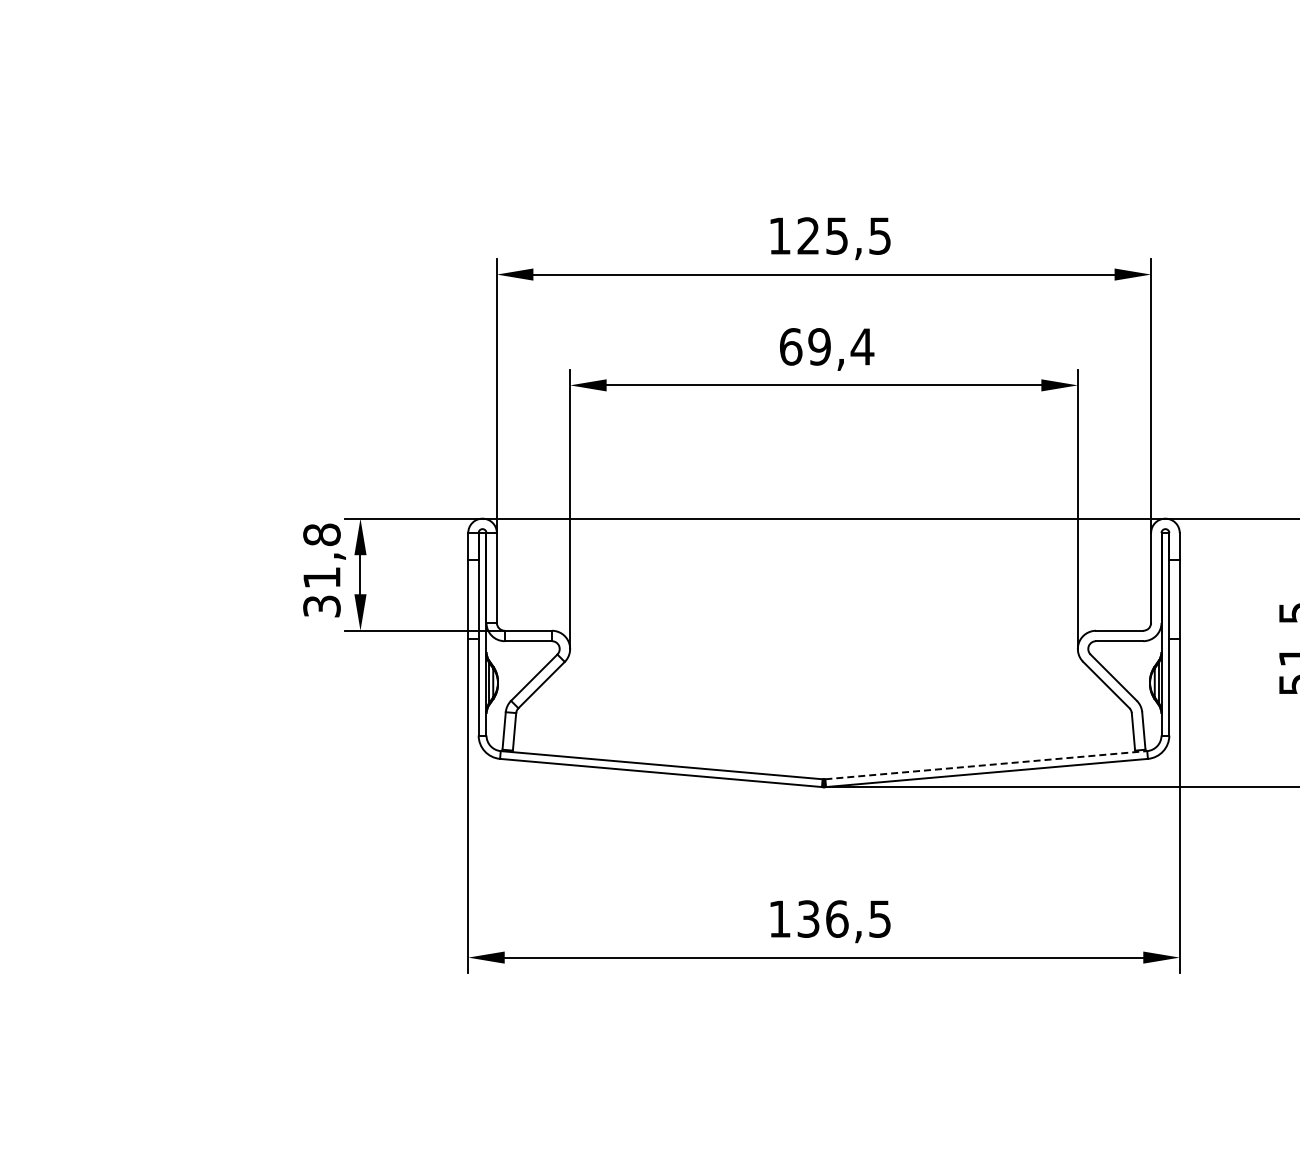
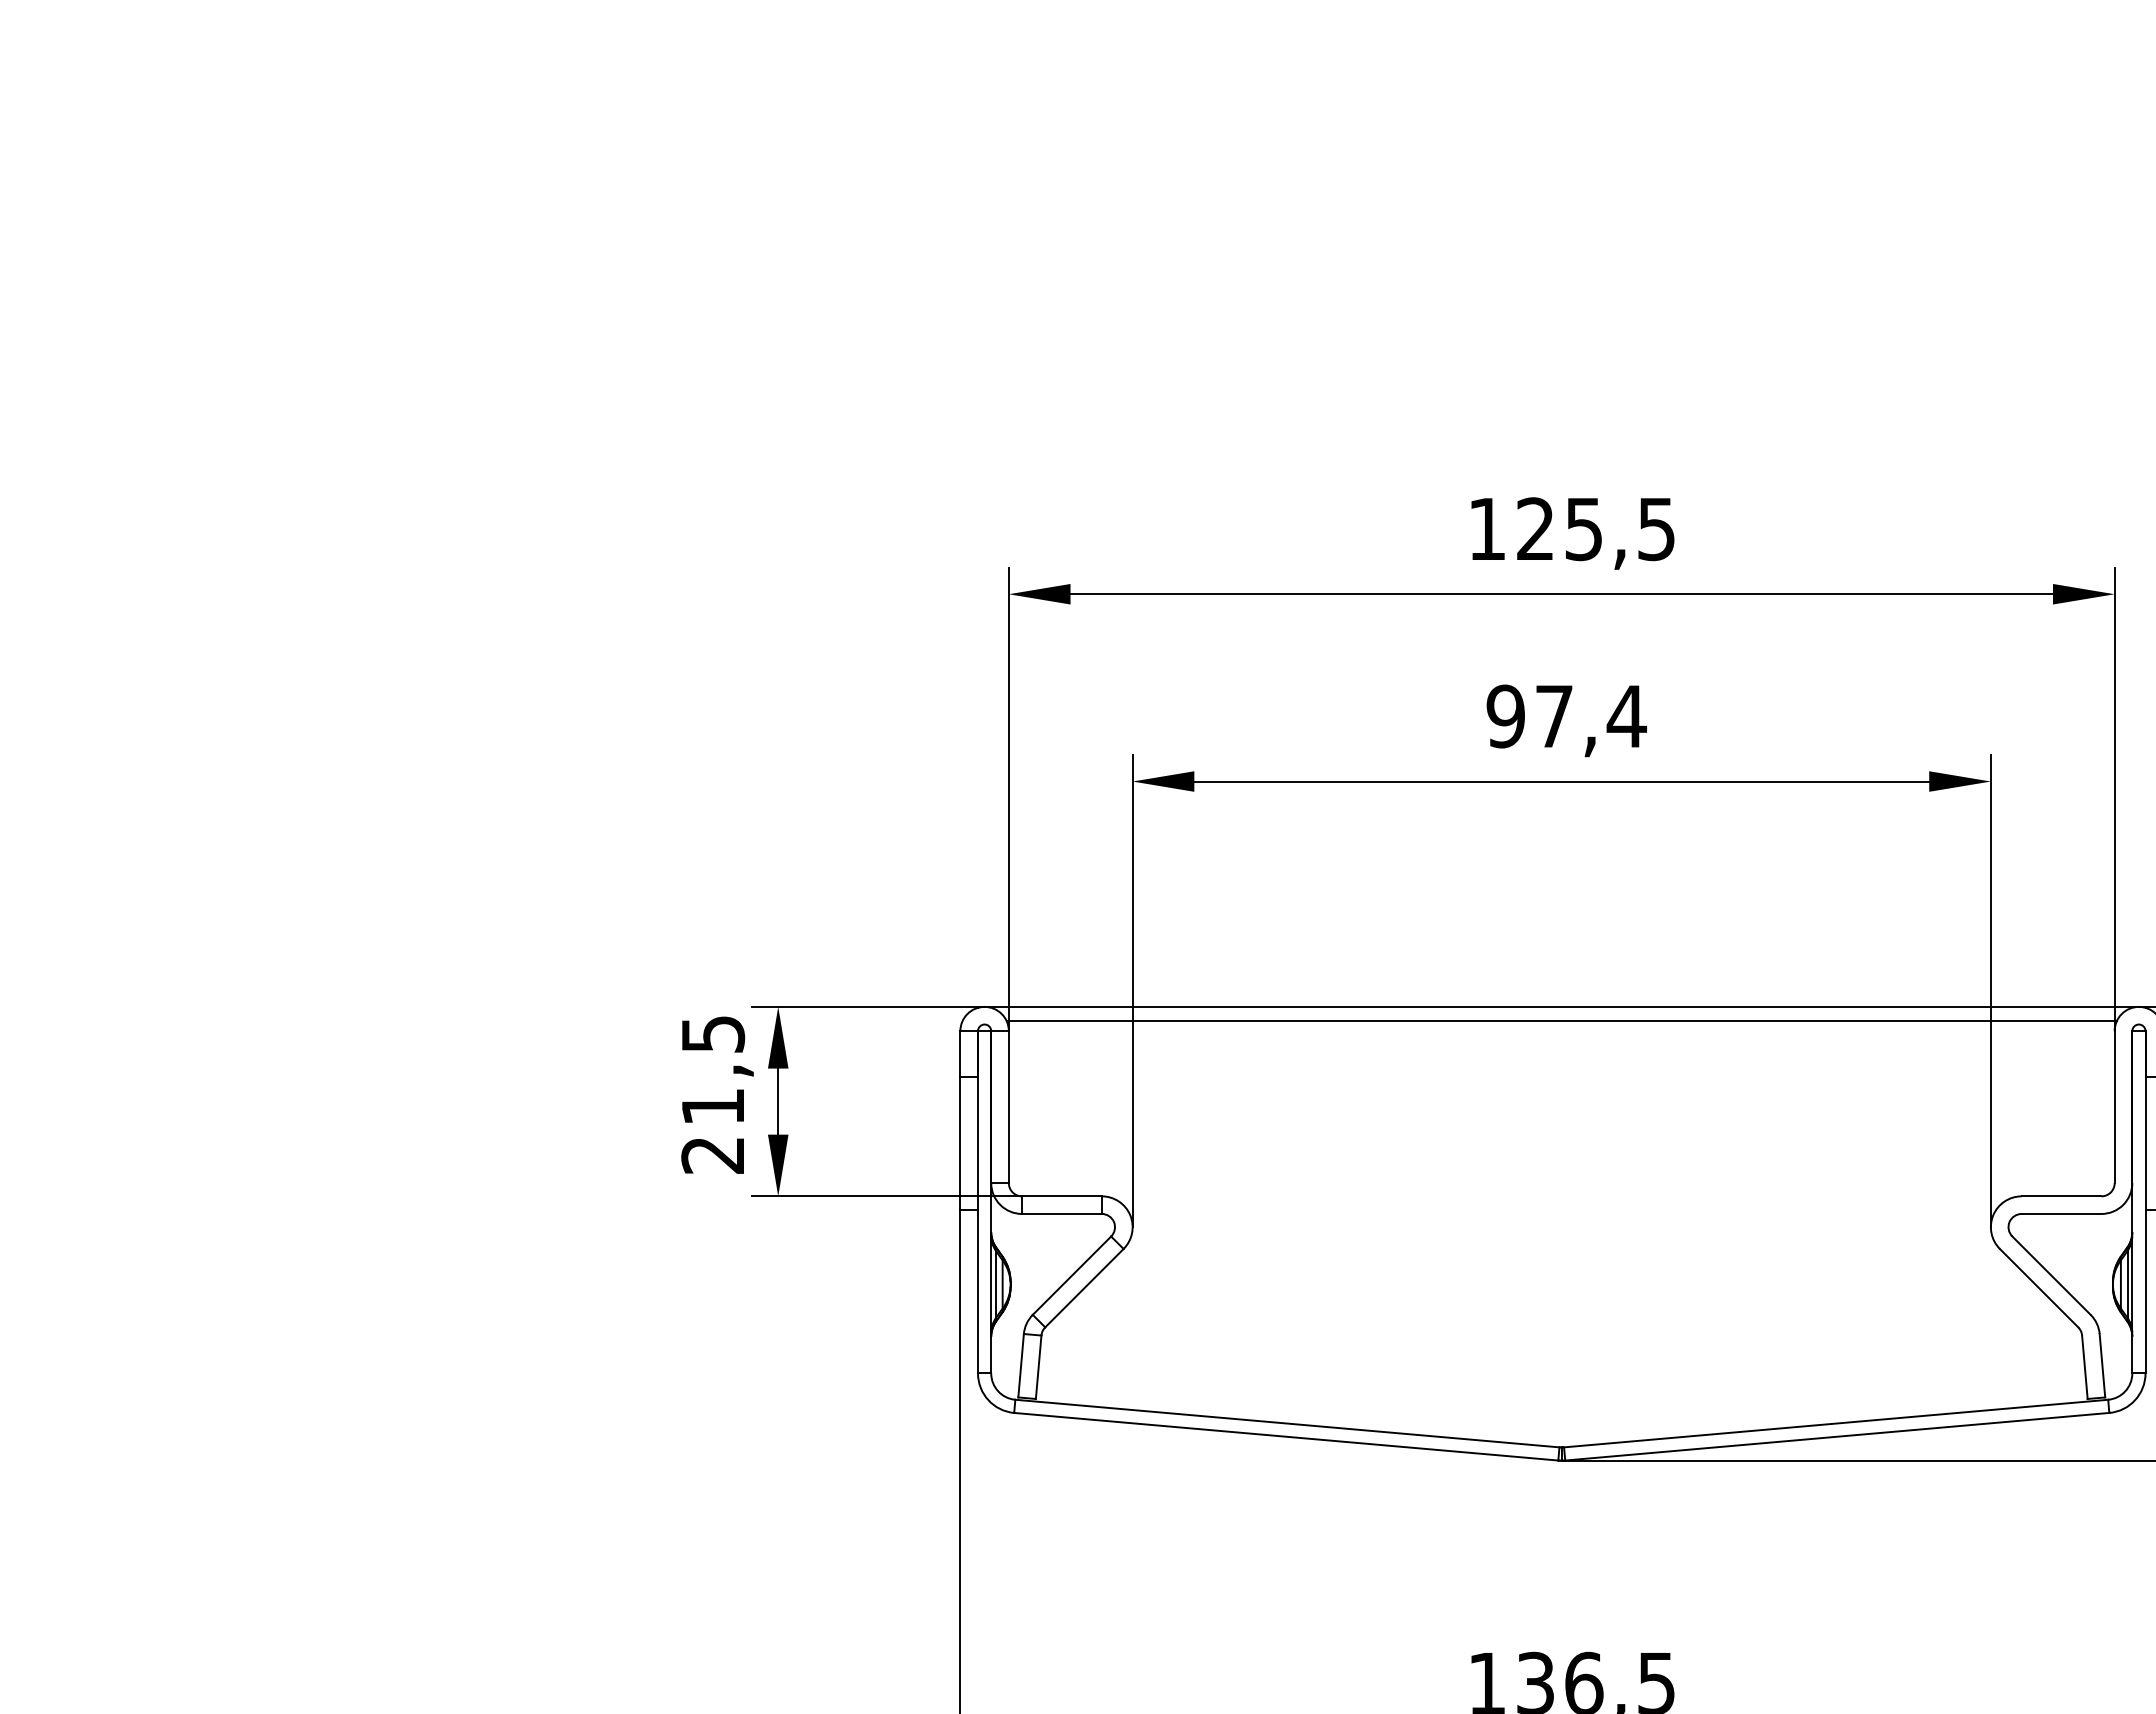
text: (804, 346) -> (1528, 715), 69,4 -> 97,4
line: (823, 526) -> (1560, 1020), added
text: (321, 570) -> (712, 1094), 31,8 -> 21,5
line: (986, 765) -> (1836, 1424), dashed -> solid

